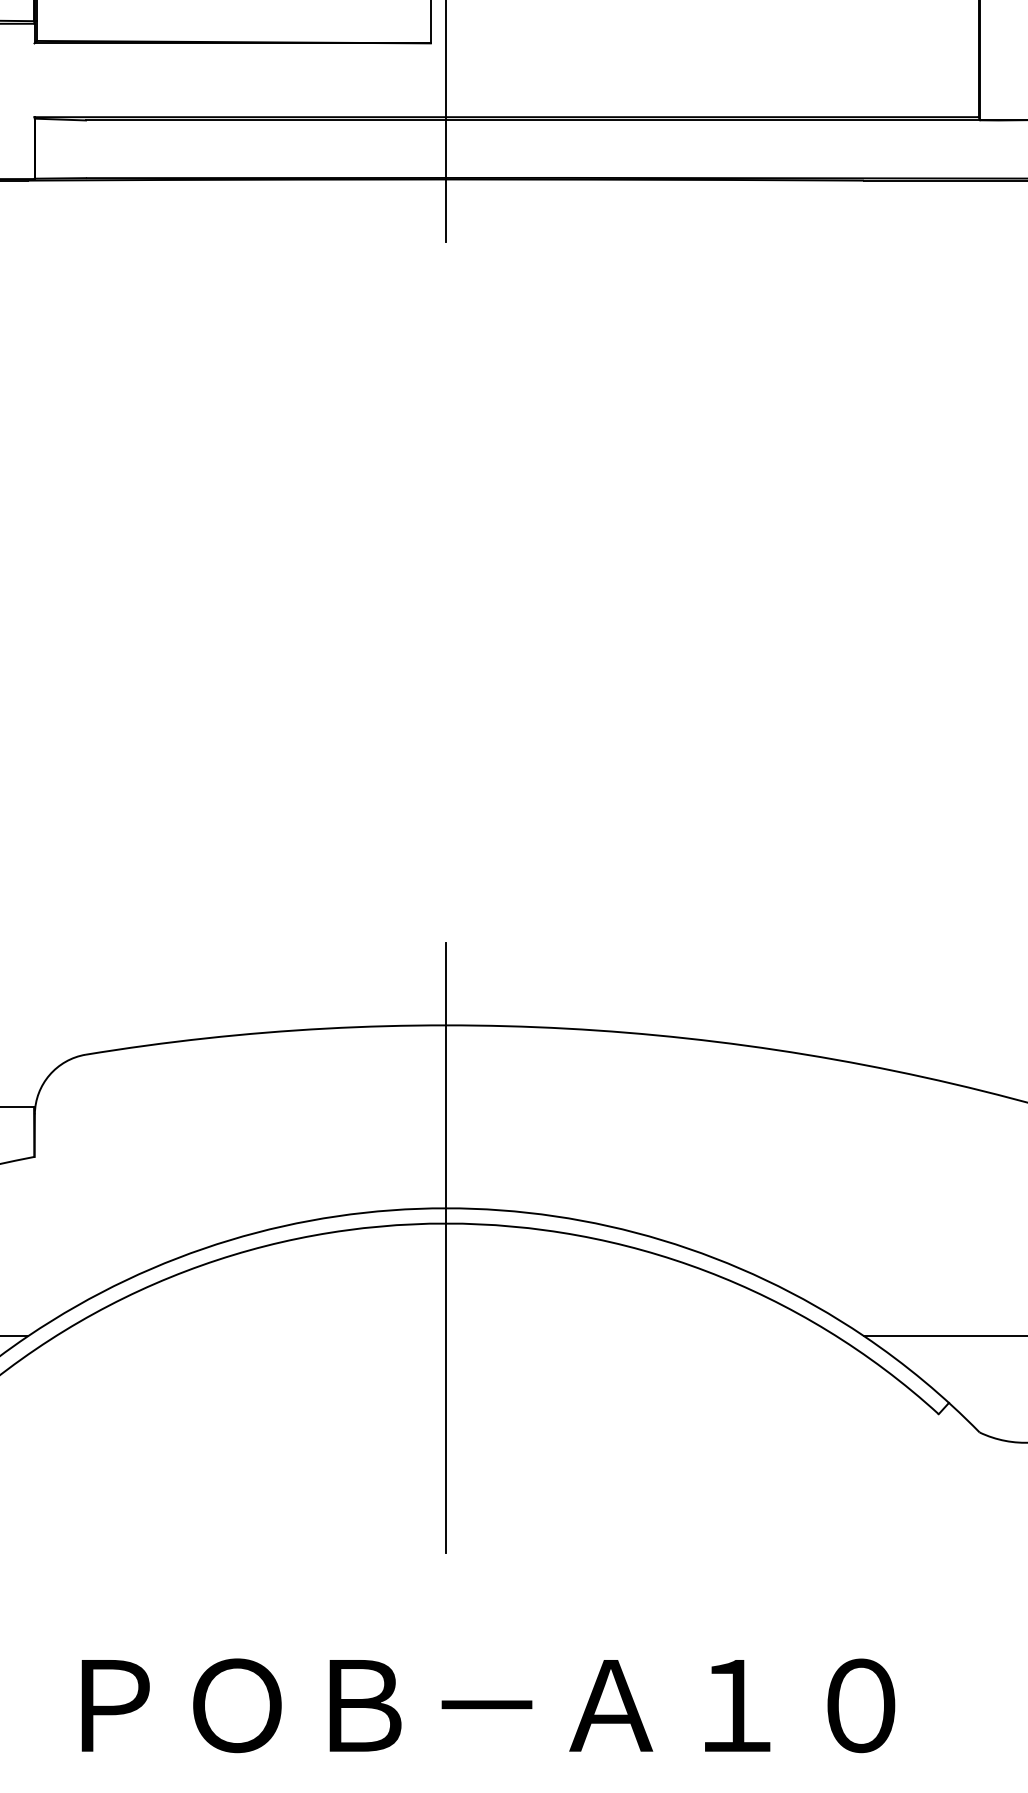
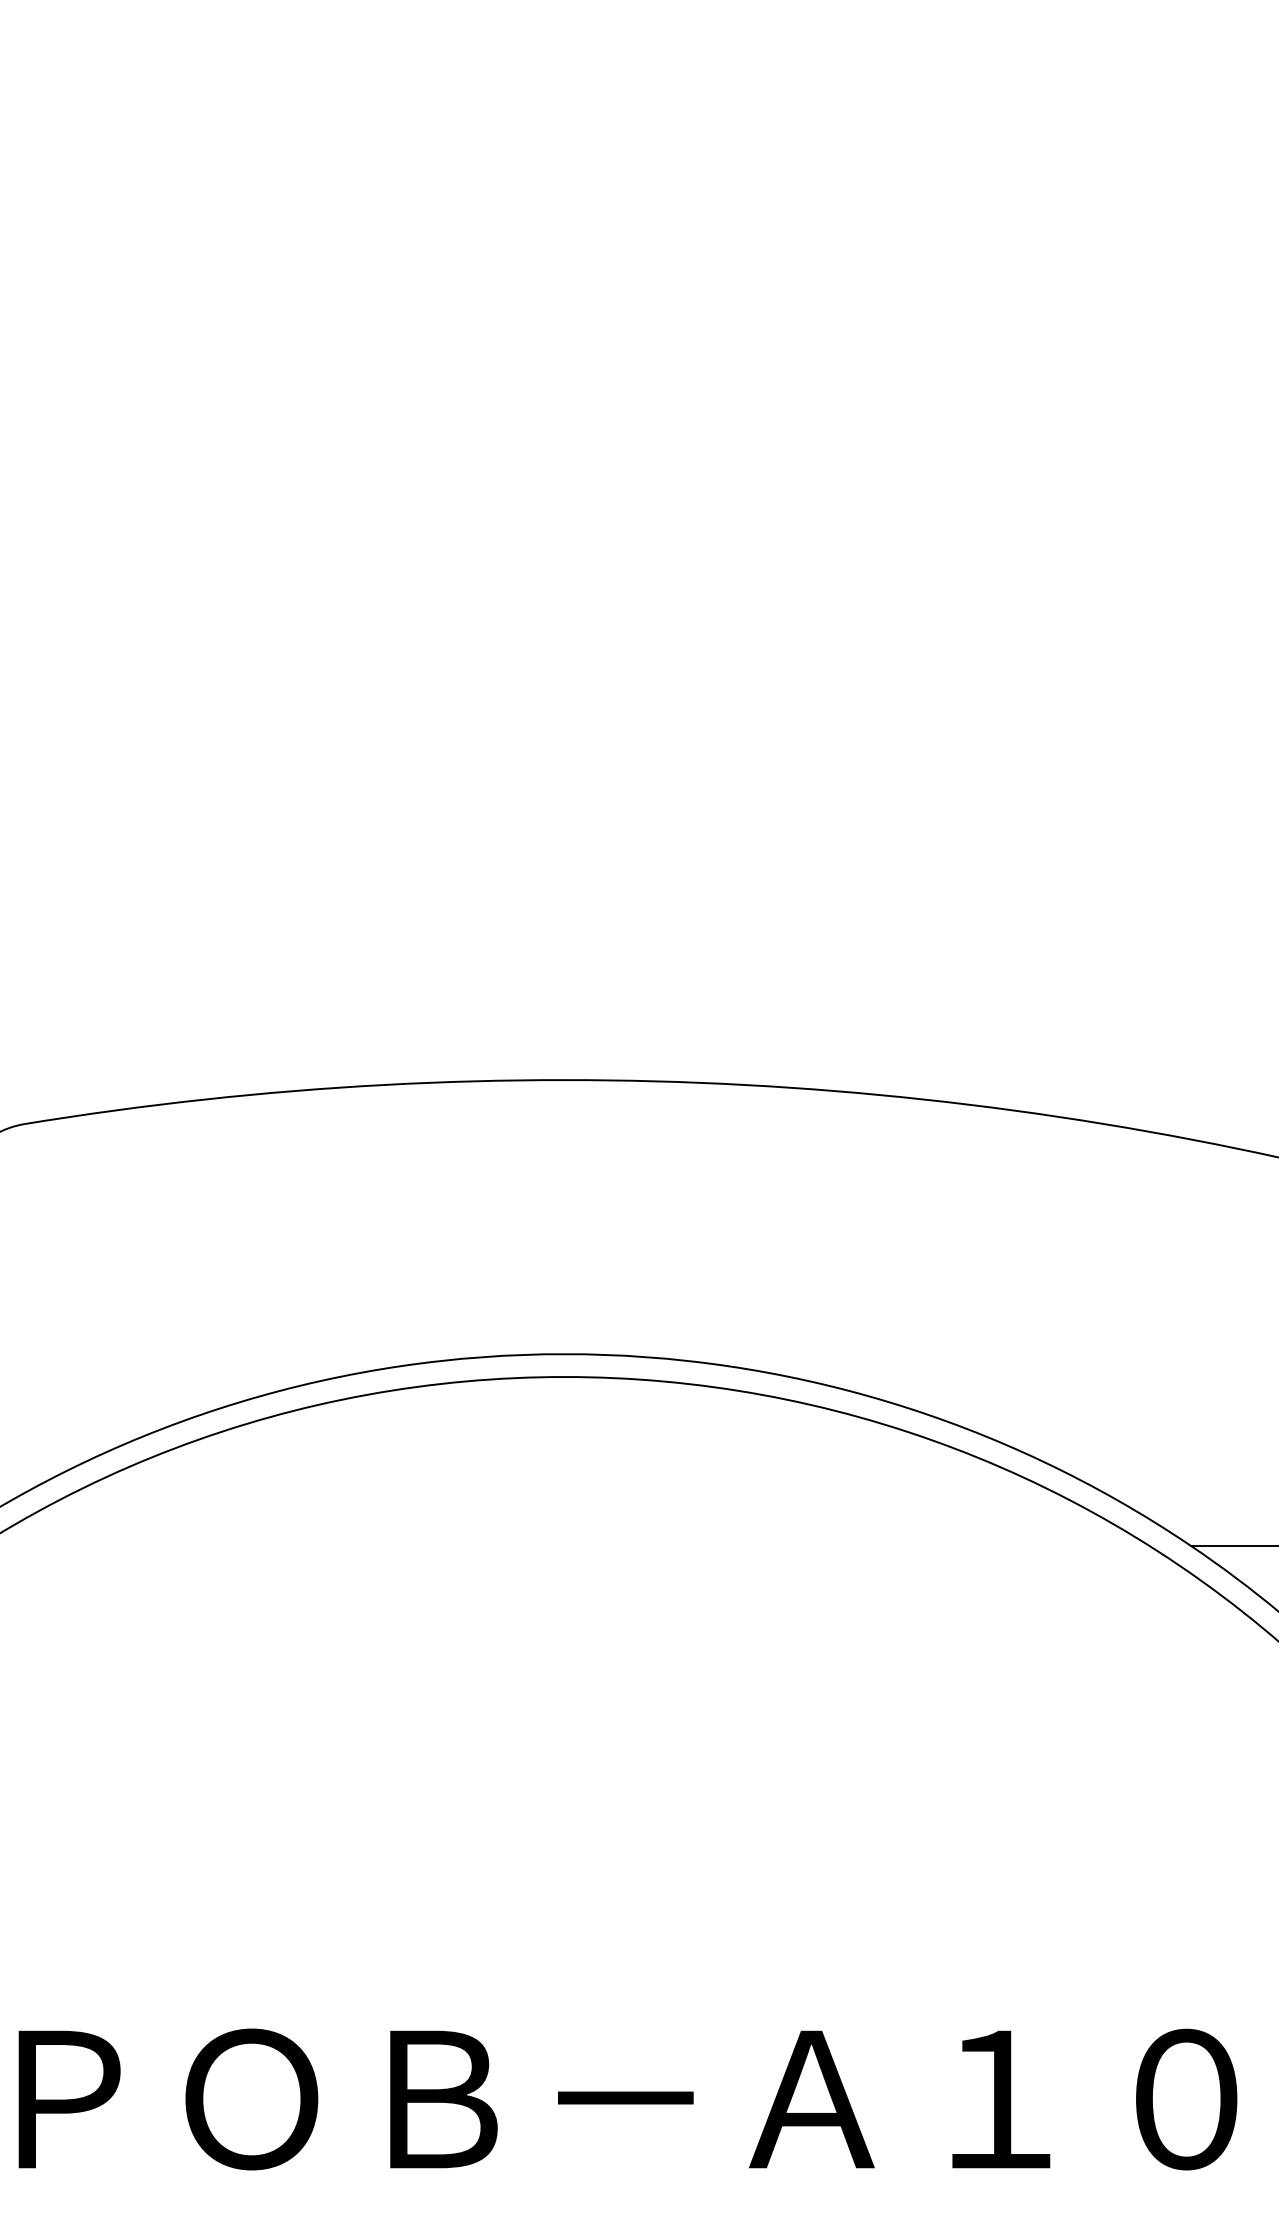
line: (446, 1247) -> (565, 1412), removed

